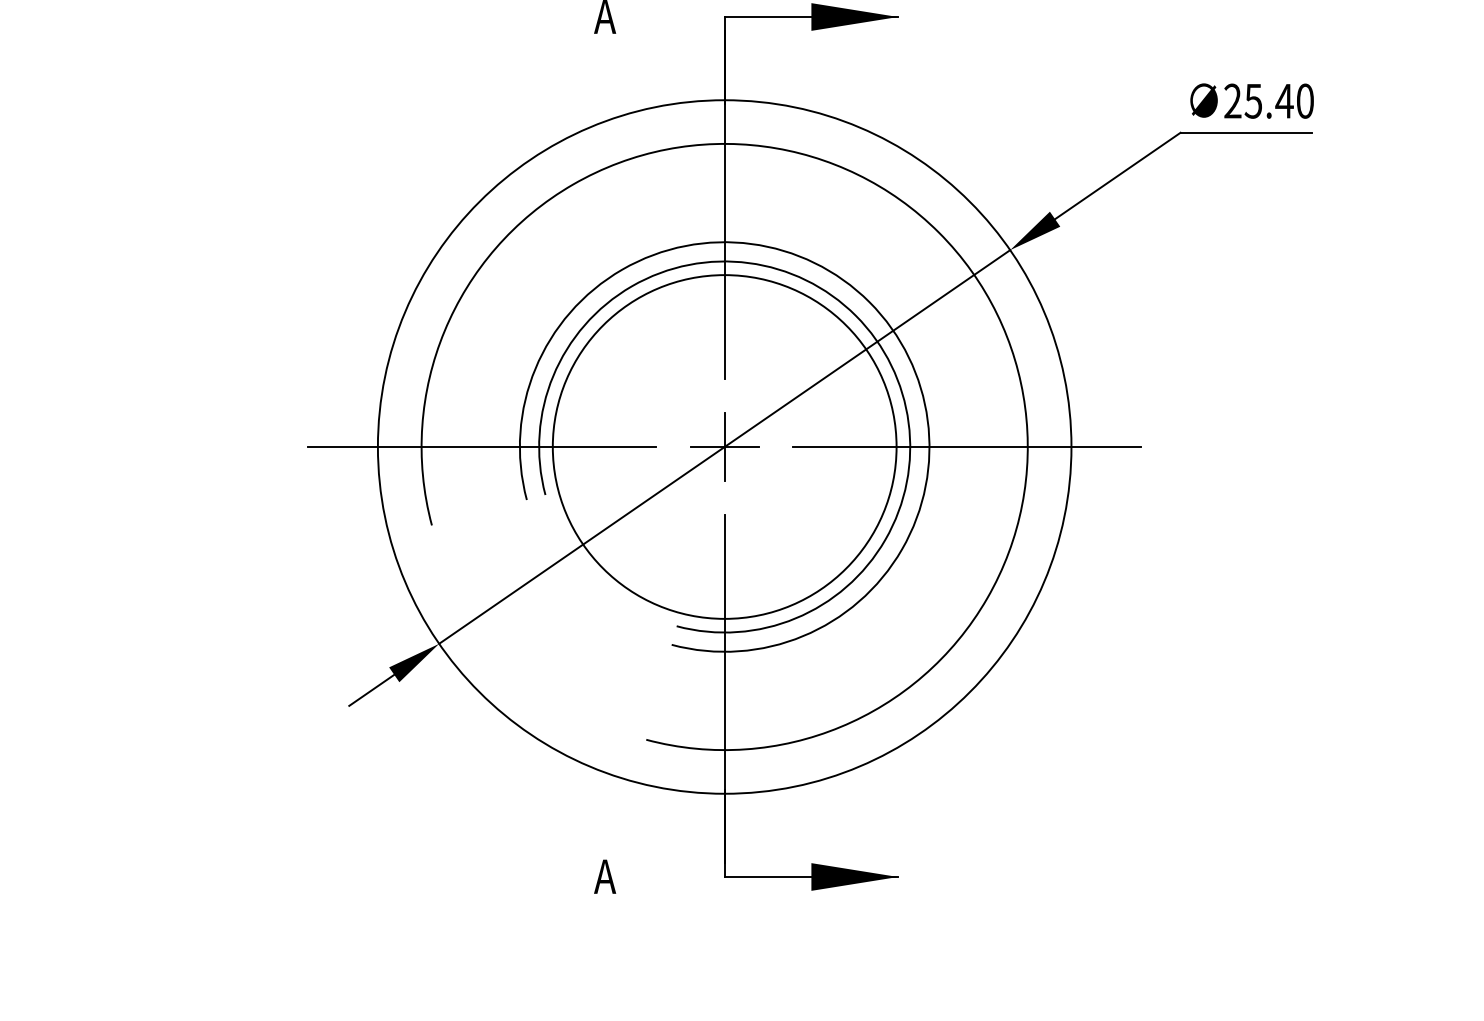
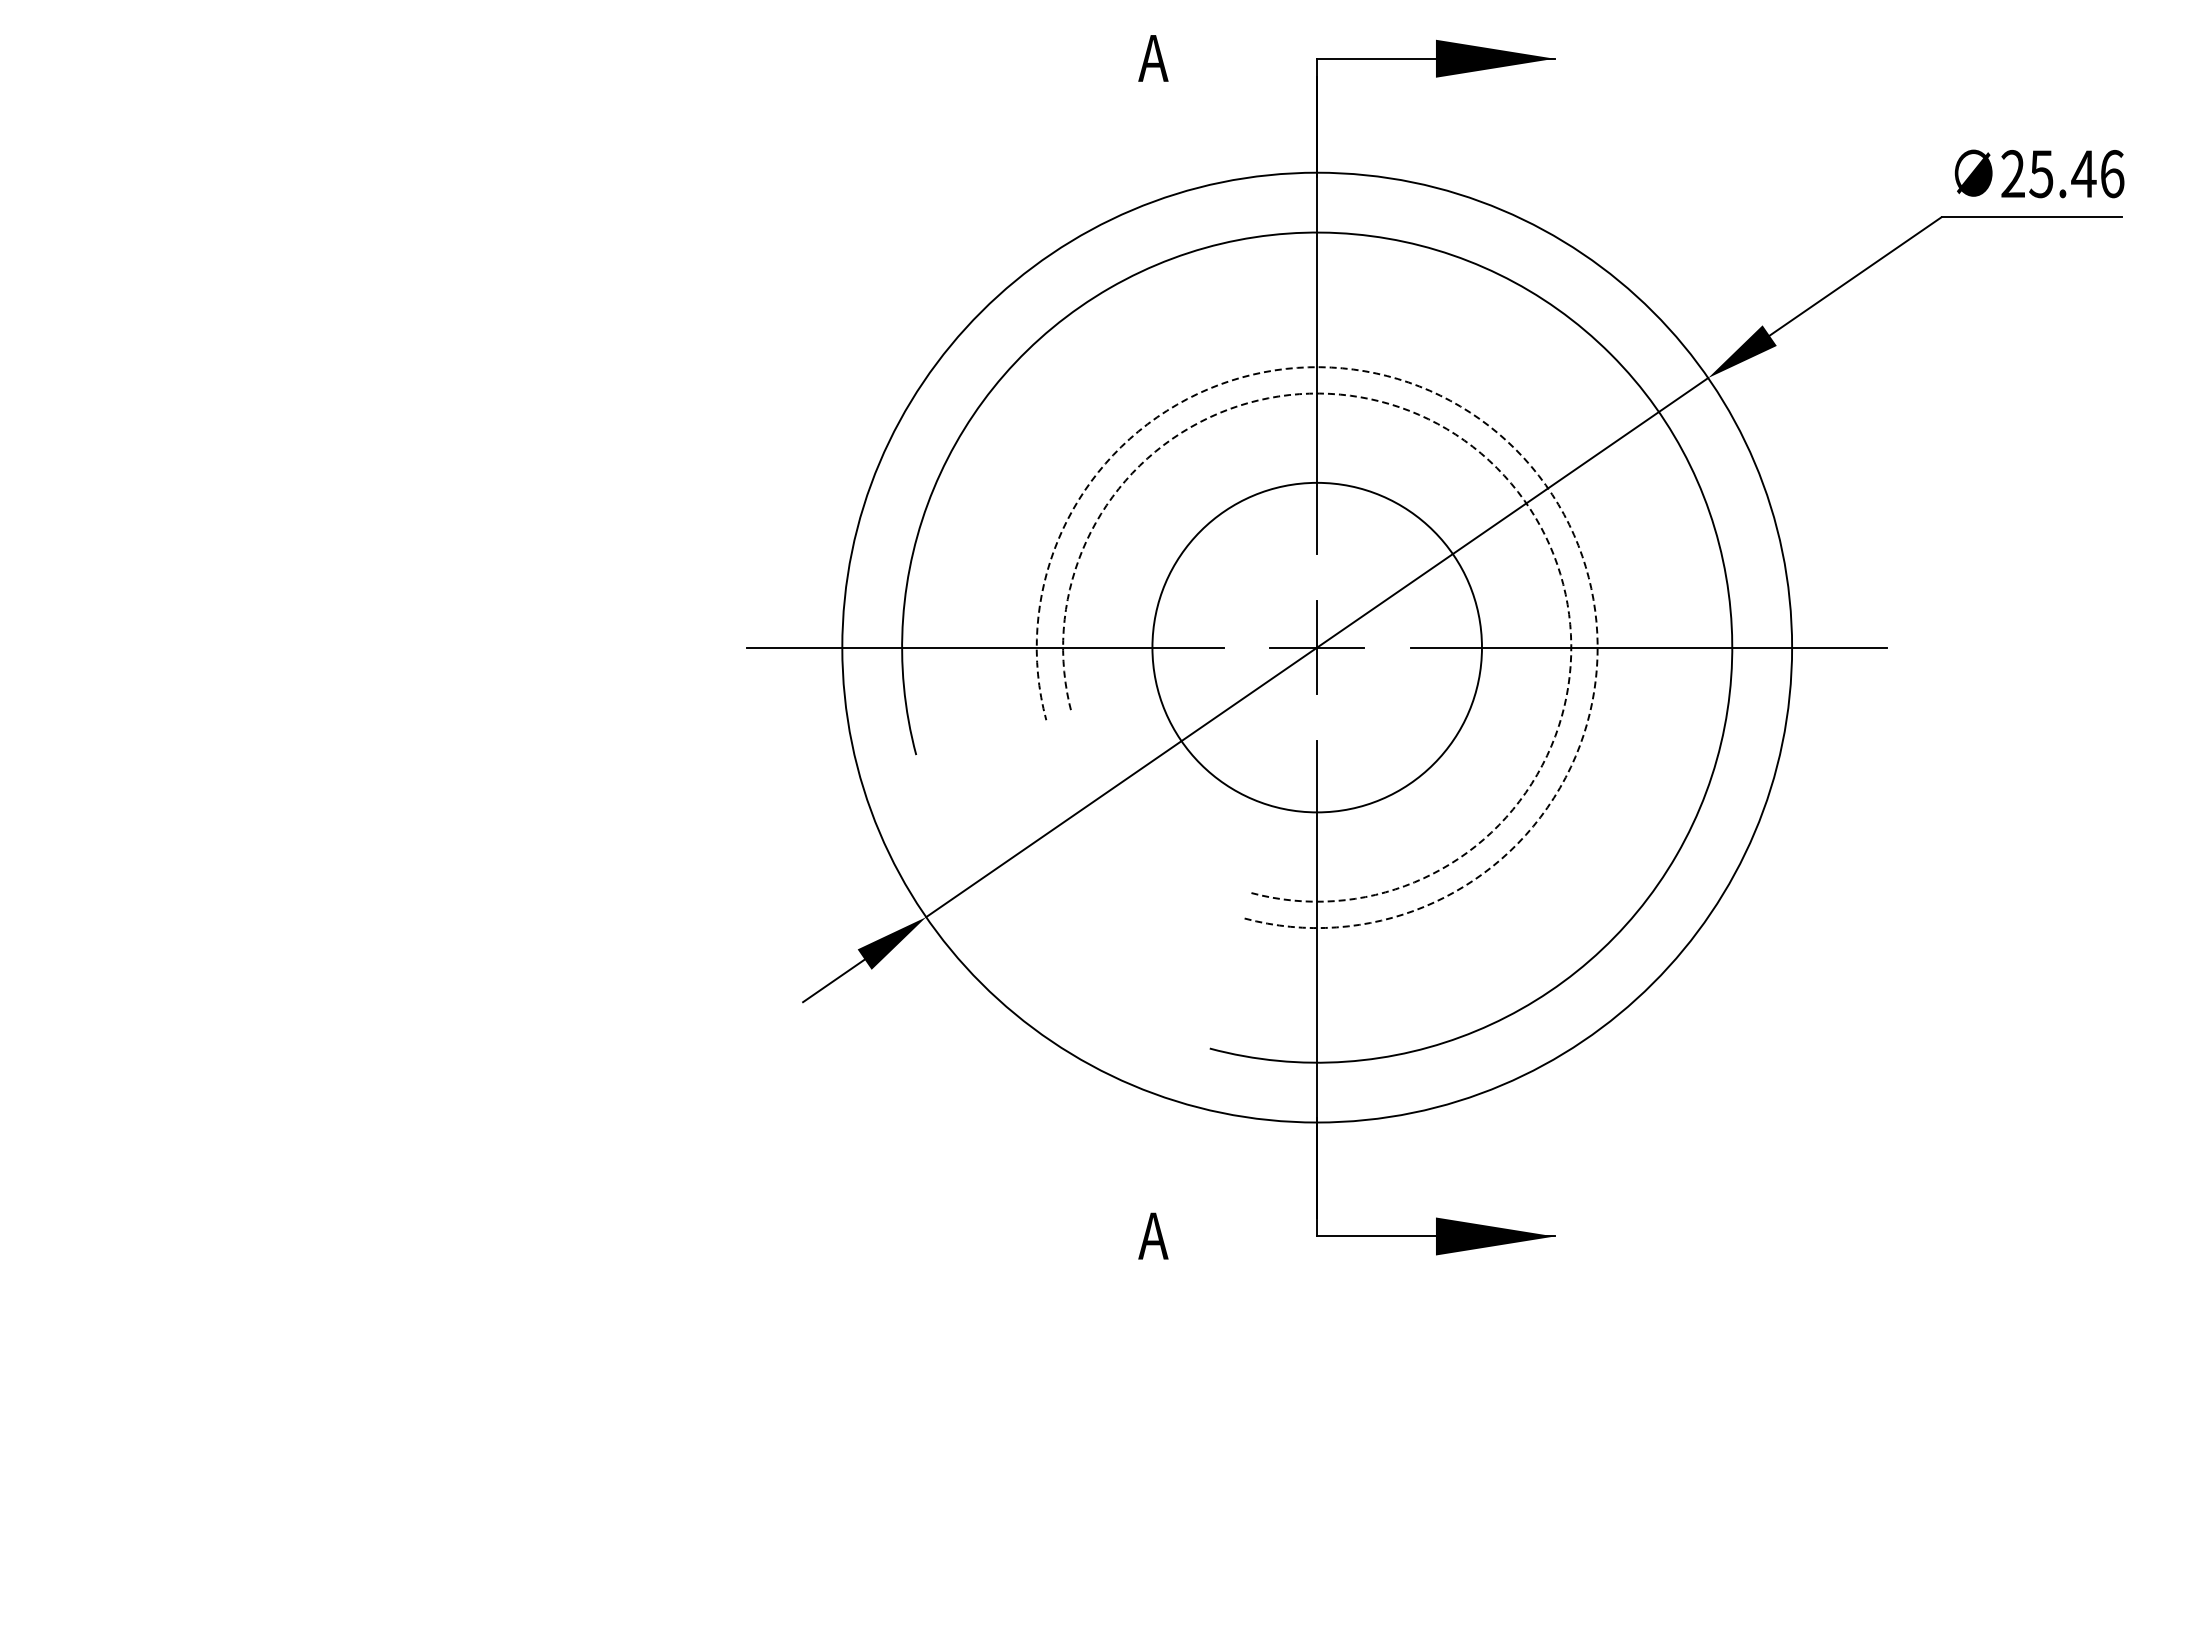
text: (1305, 101) -> (2112, 174), 25.40 -> 25.46
arc: (869, 302) -> (1515, 449), solid -> dashed
arc: (855, 315) -> (1496, 467), solid -> dashed
circle: (724, 446) -> (1316, 647), size x0.7

